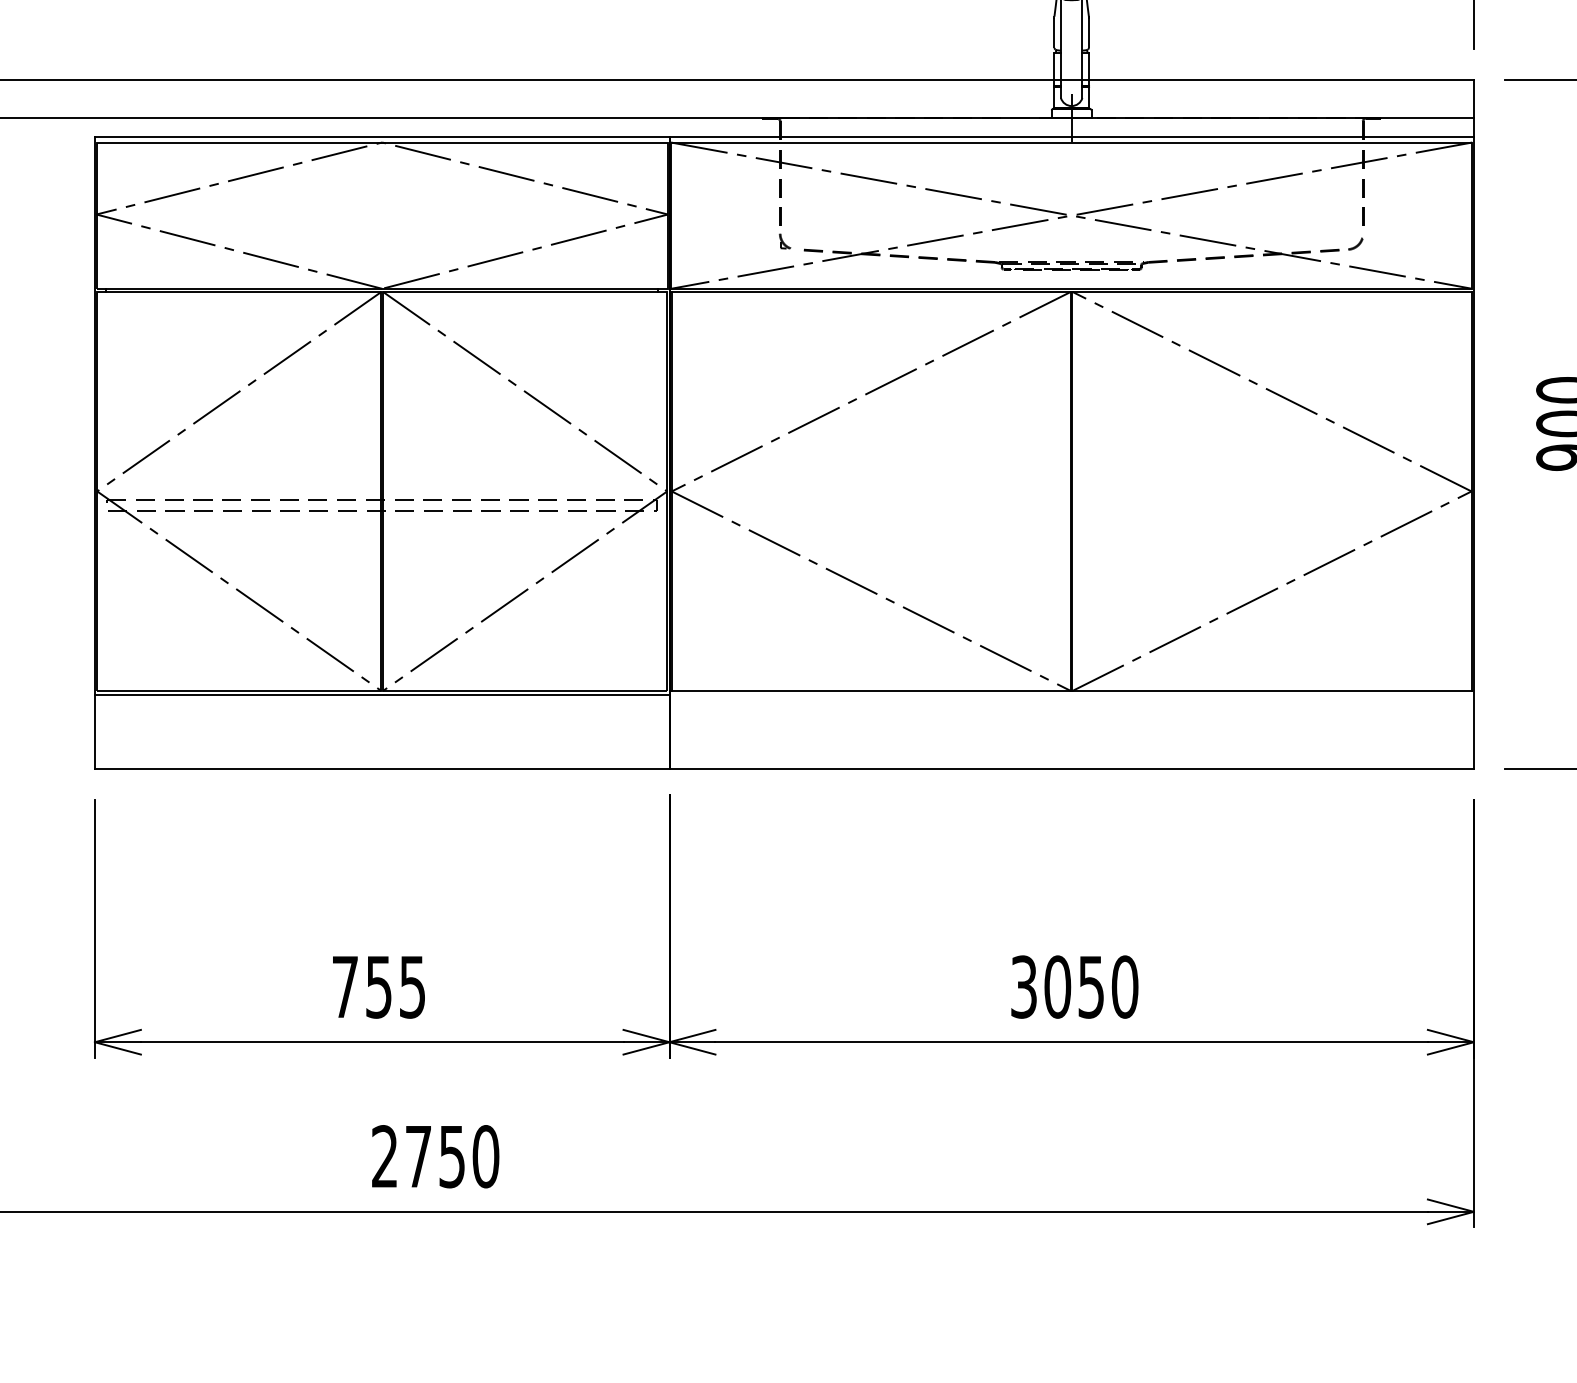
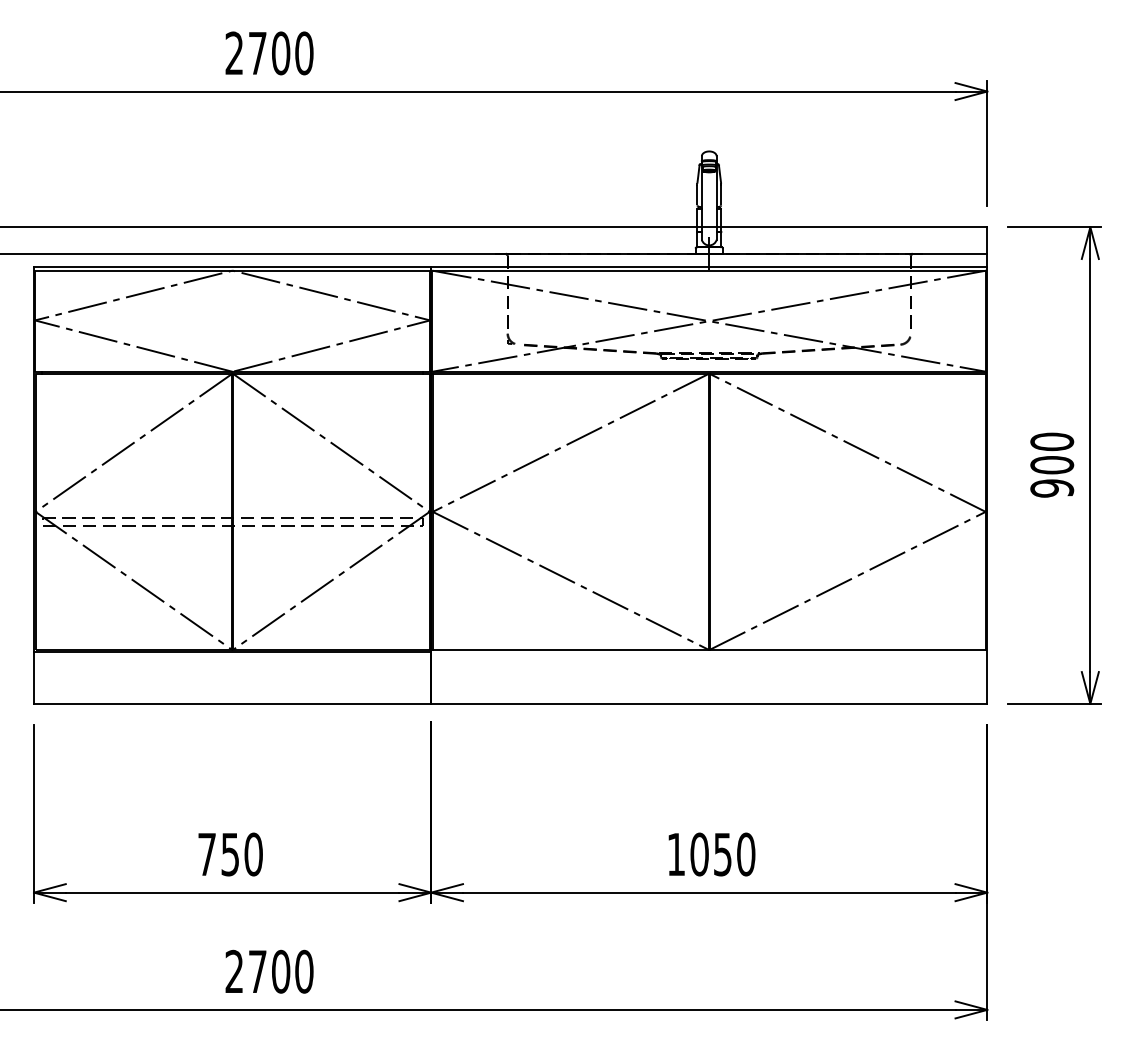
text: (412, 987) -> (253, 854), 755 -> 750
text: (1024, 987) -> (676, 854), 3050 -> 1050
text: (452, 1156) -> (281, 971), 2750 -> 2700

